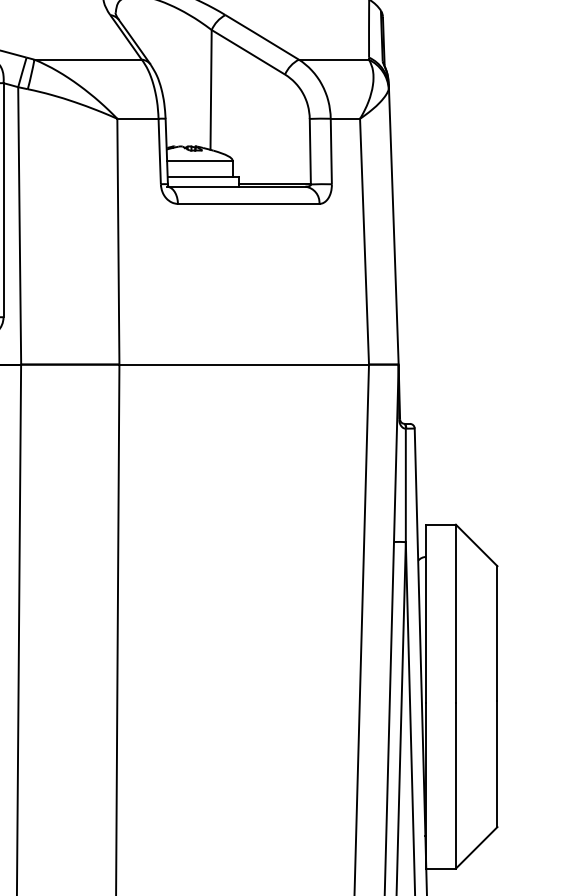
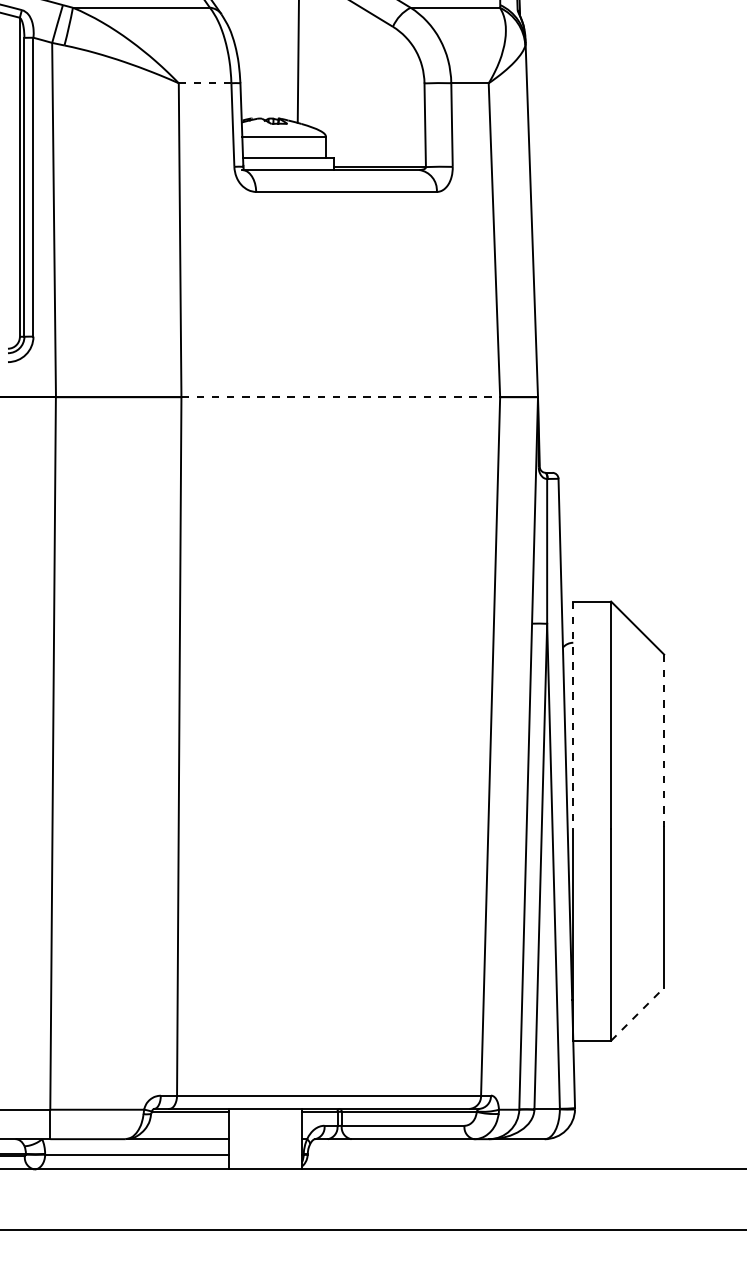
line: (137, 118) -> (204, 83), solid -> dashed
line: (244, 364) -> (341, 397), solid -> dashed
line: (426, 613) -> (573, 715), solid -> dashed
line: (497, 634) -> (664, 741), solid -> dashed
line: (477, 847) -> (638, 1013), solid -> dashed

